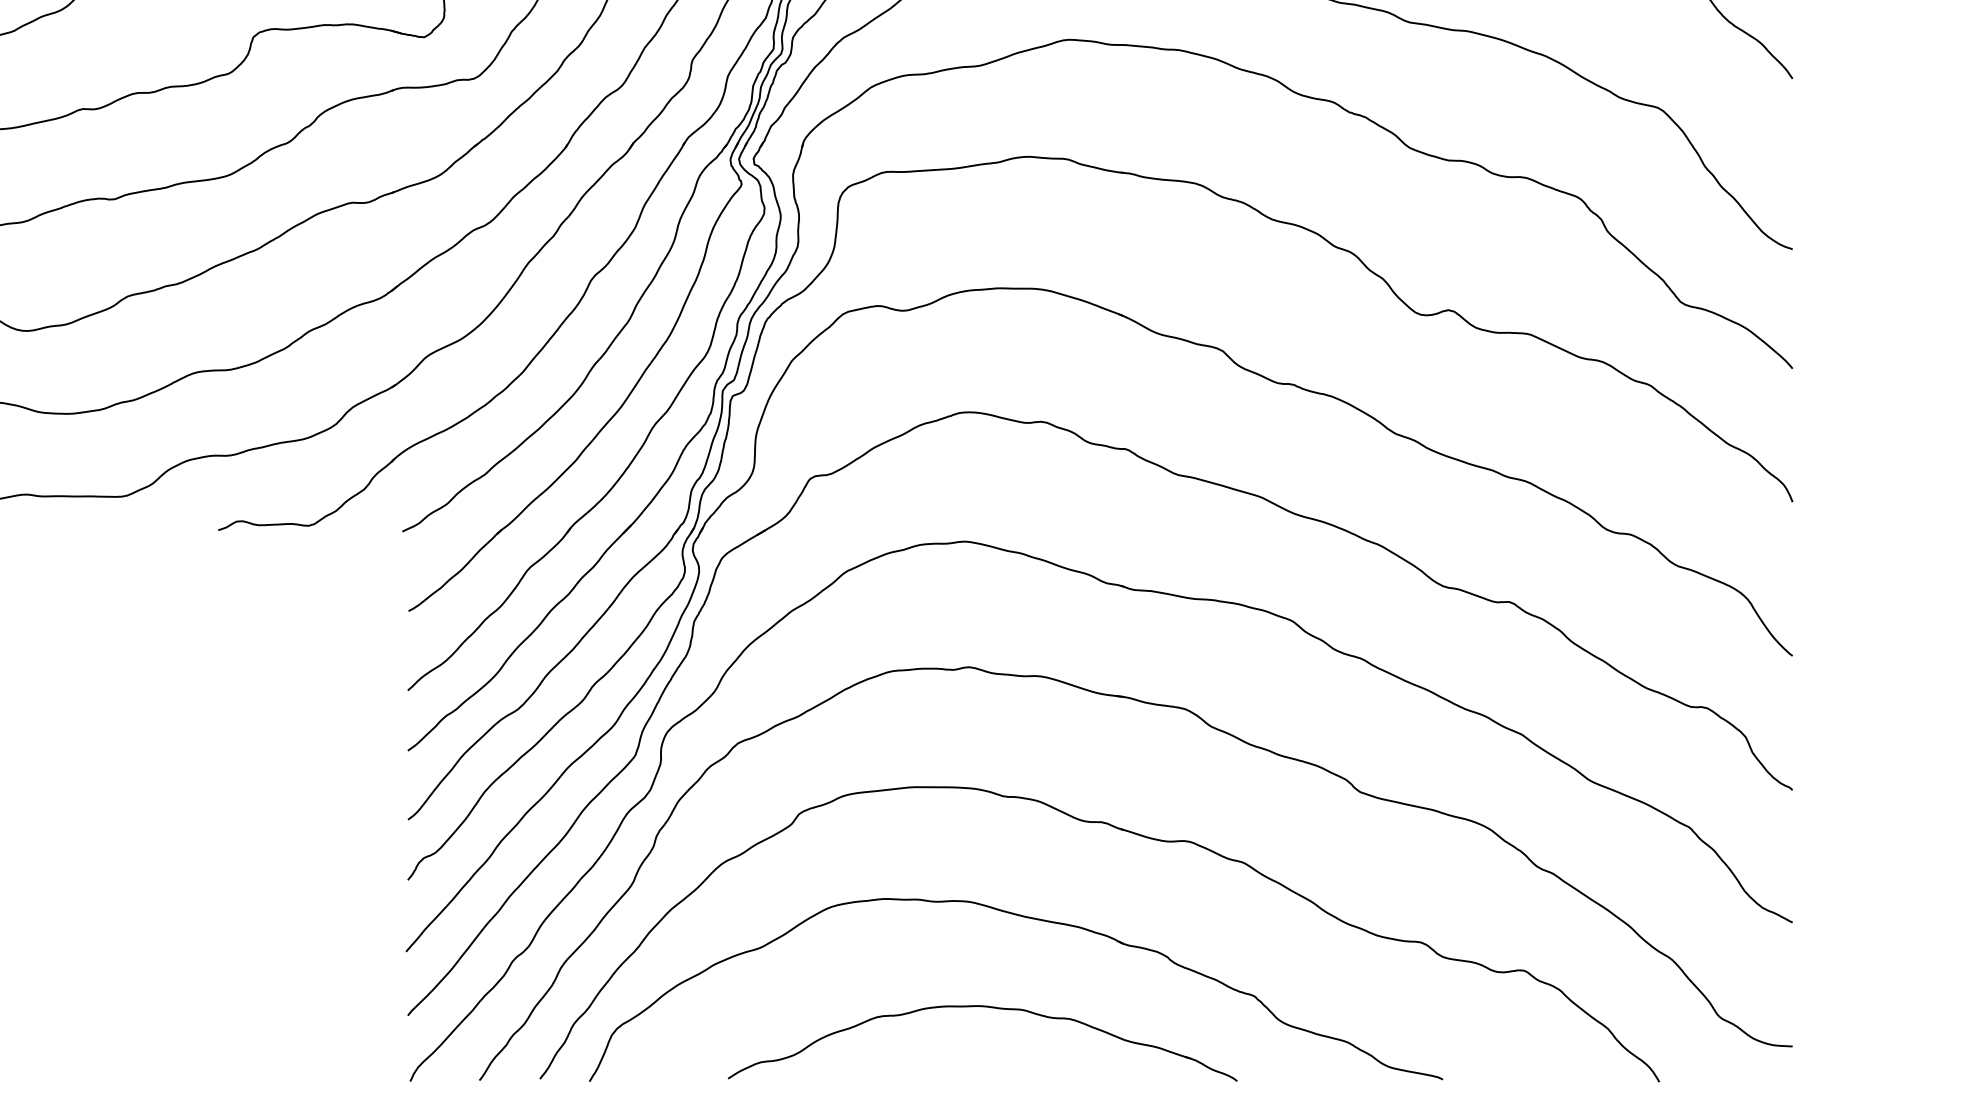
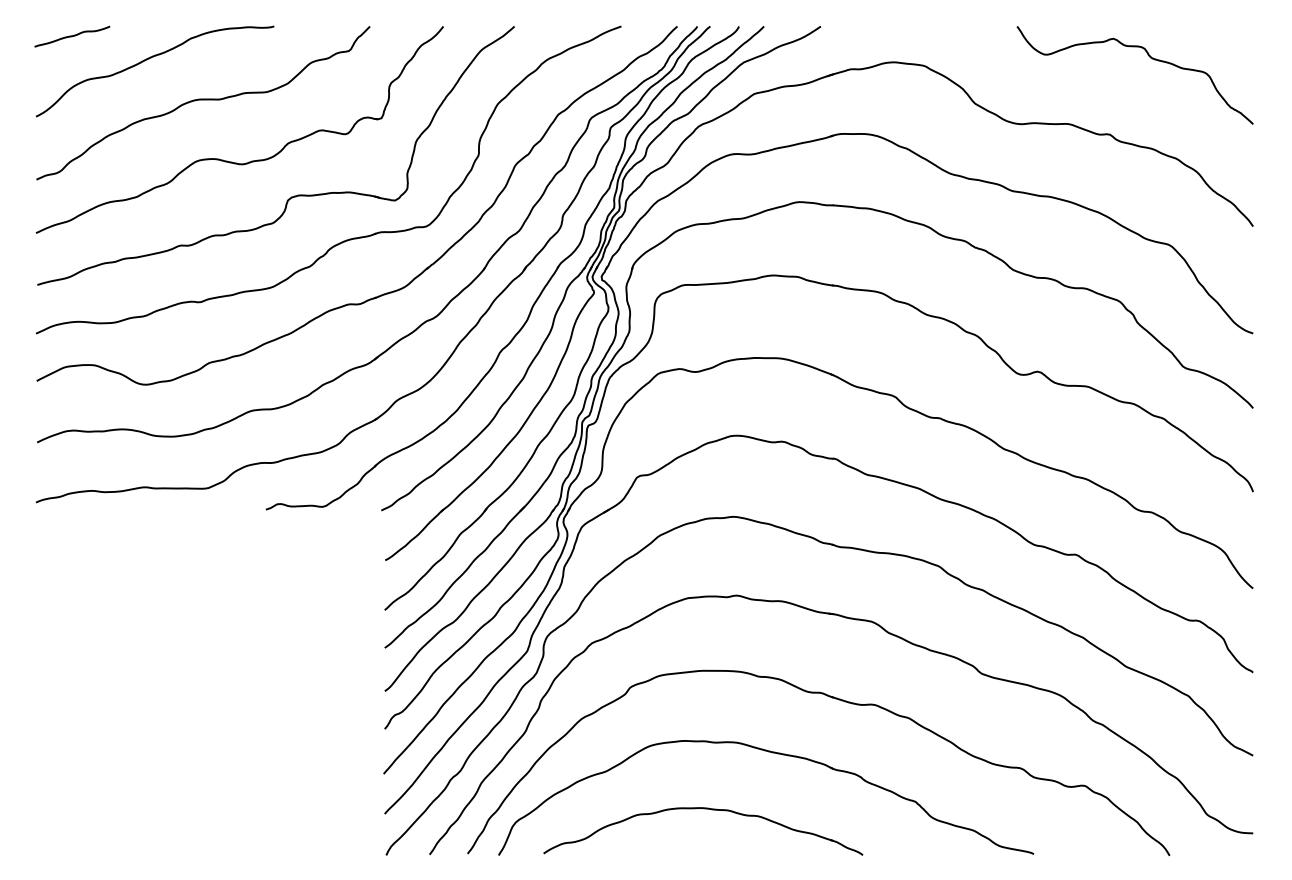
part: (983, 1008) -> (703, 809), moved

